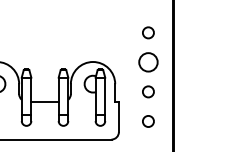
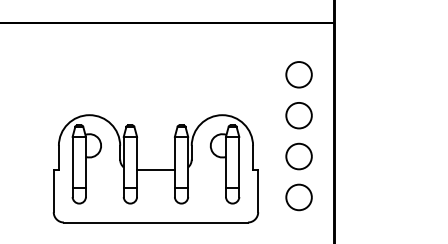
circle: (148, 32) -> (298, 74), size x1.67
circle: (148, 91) -> (298, 156), size x1.67
circle: (148, 121) -> (298, 197), size x1.67

